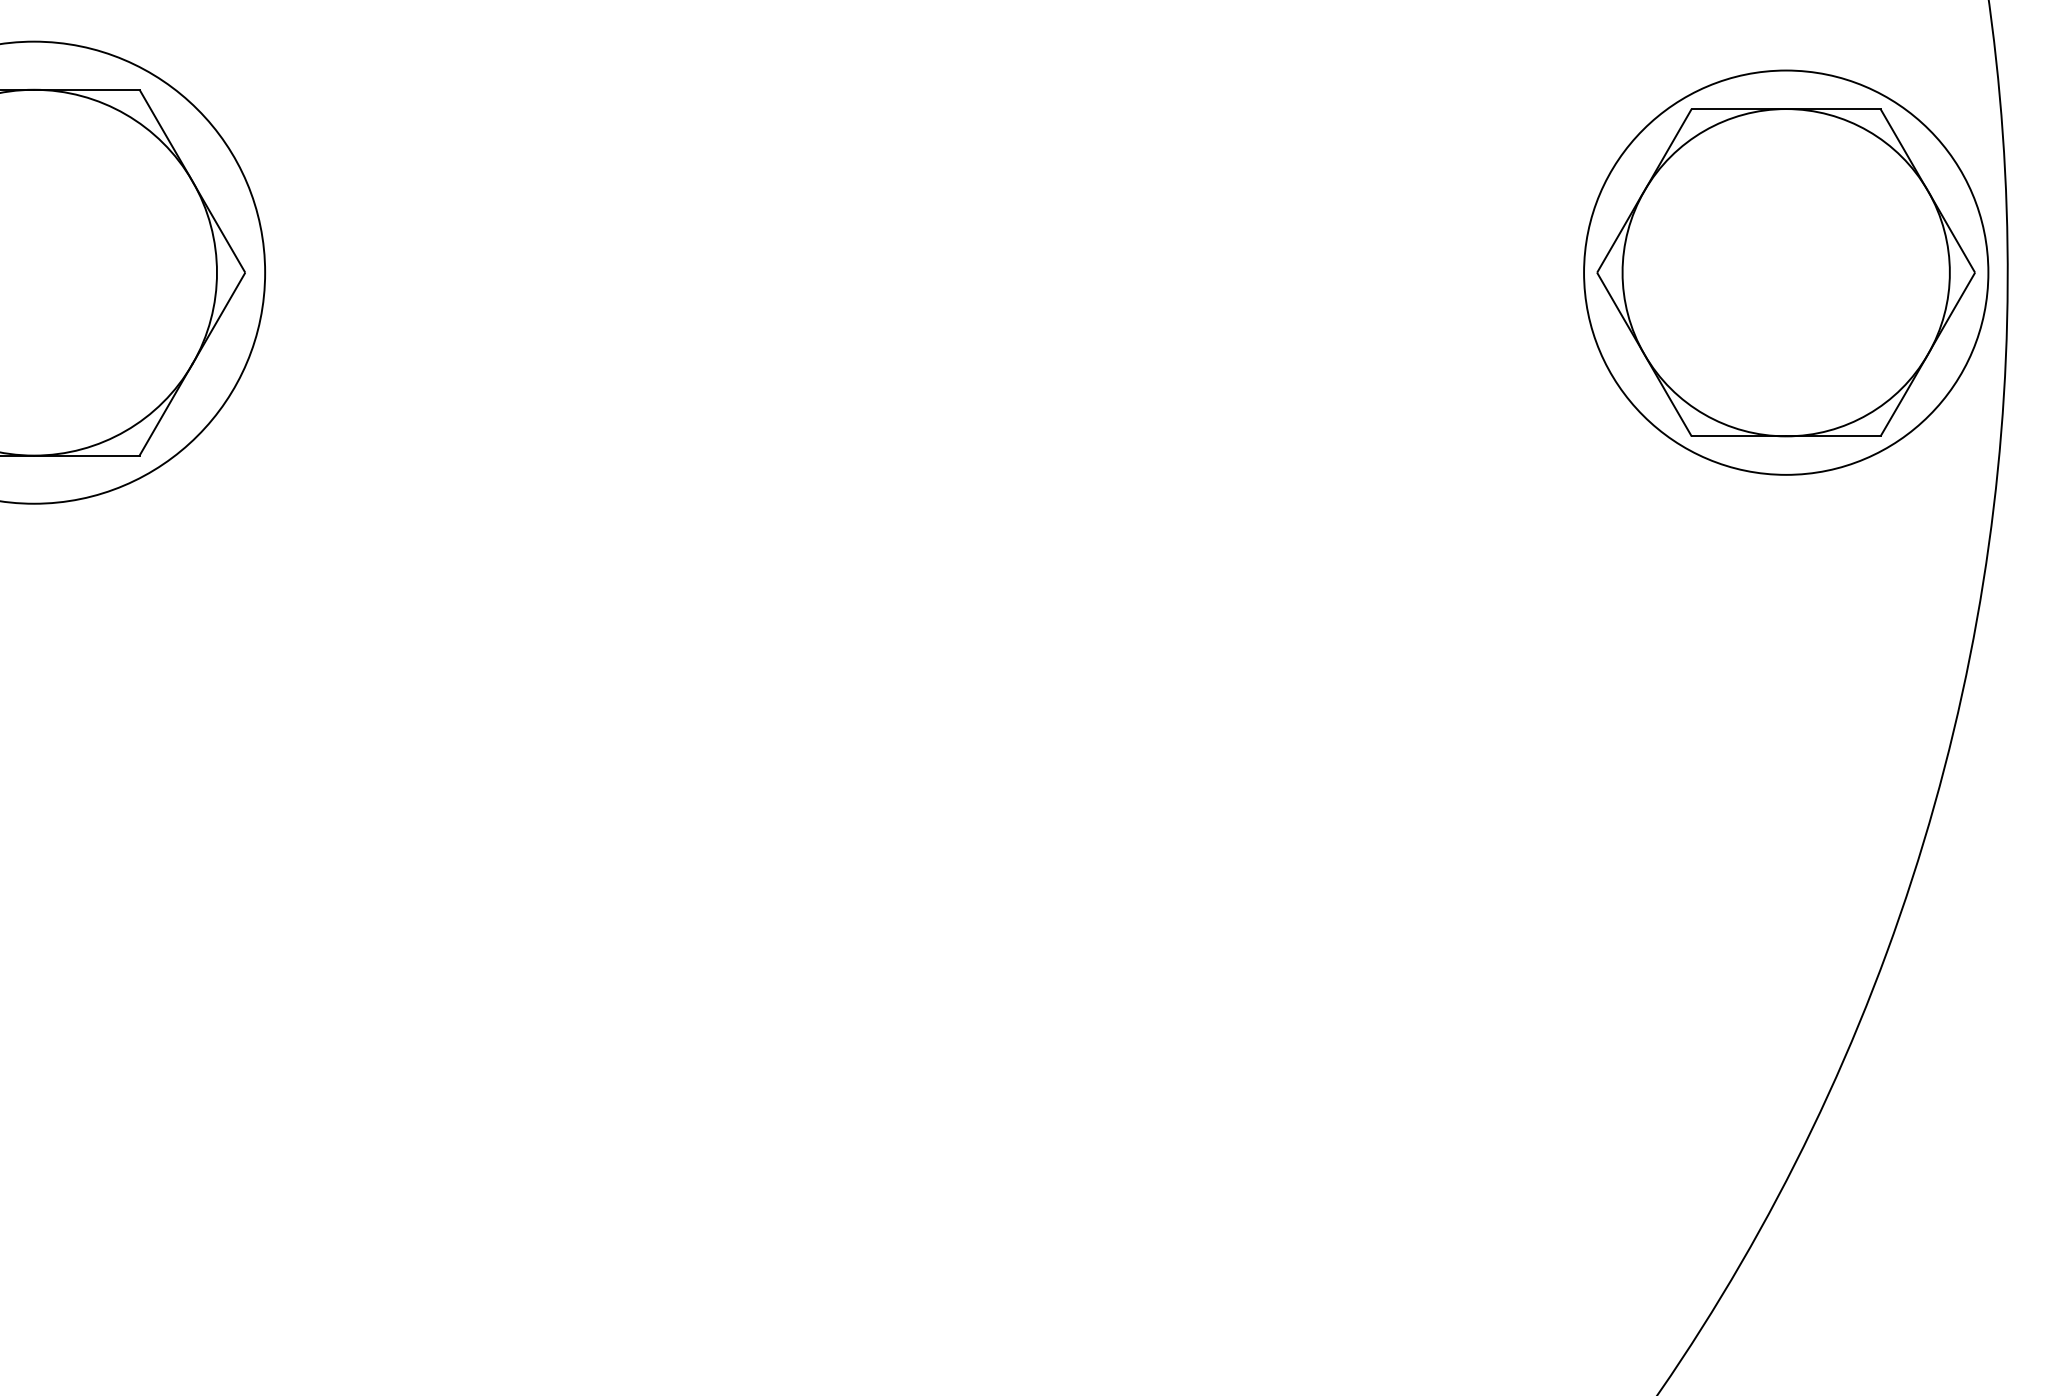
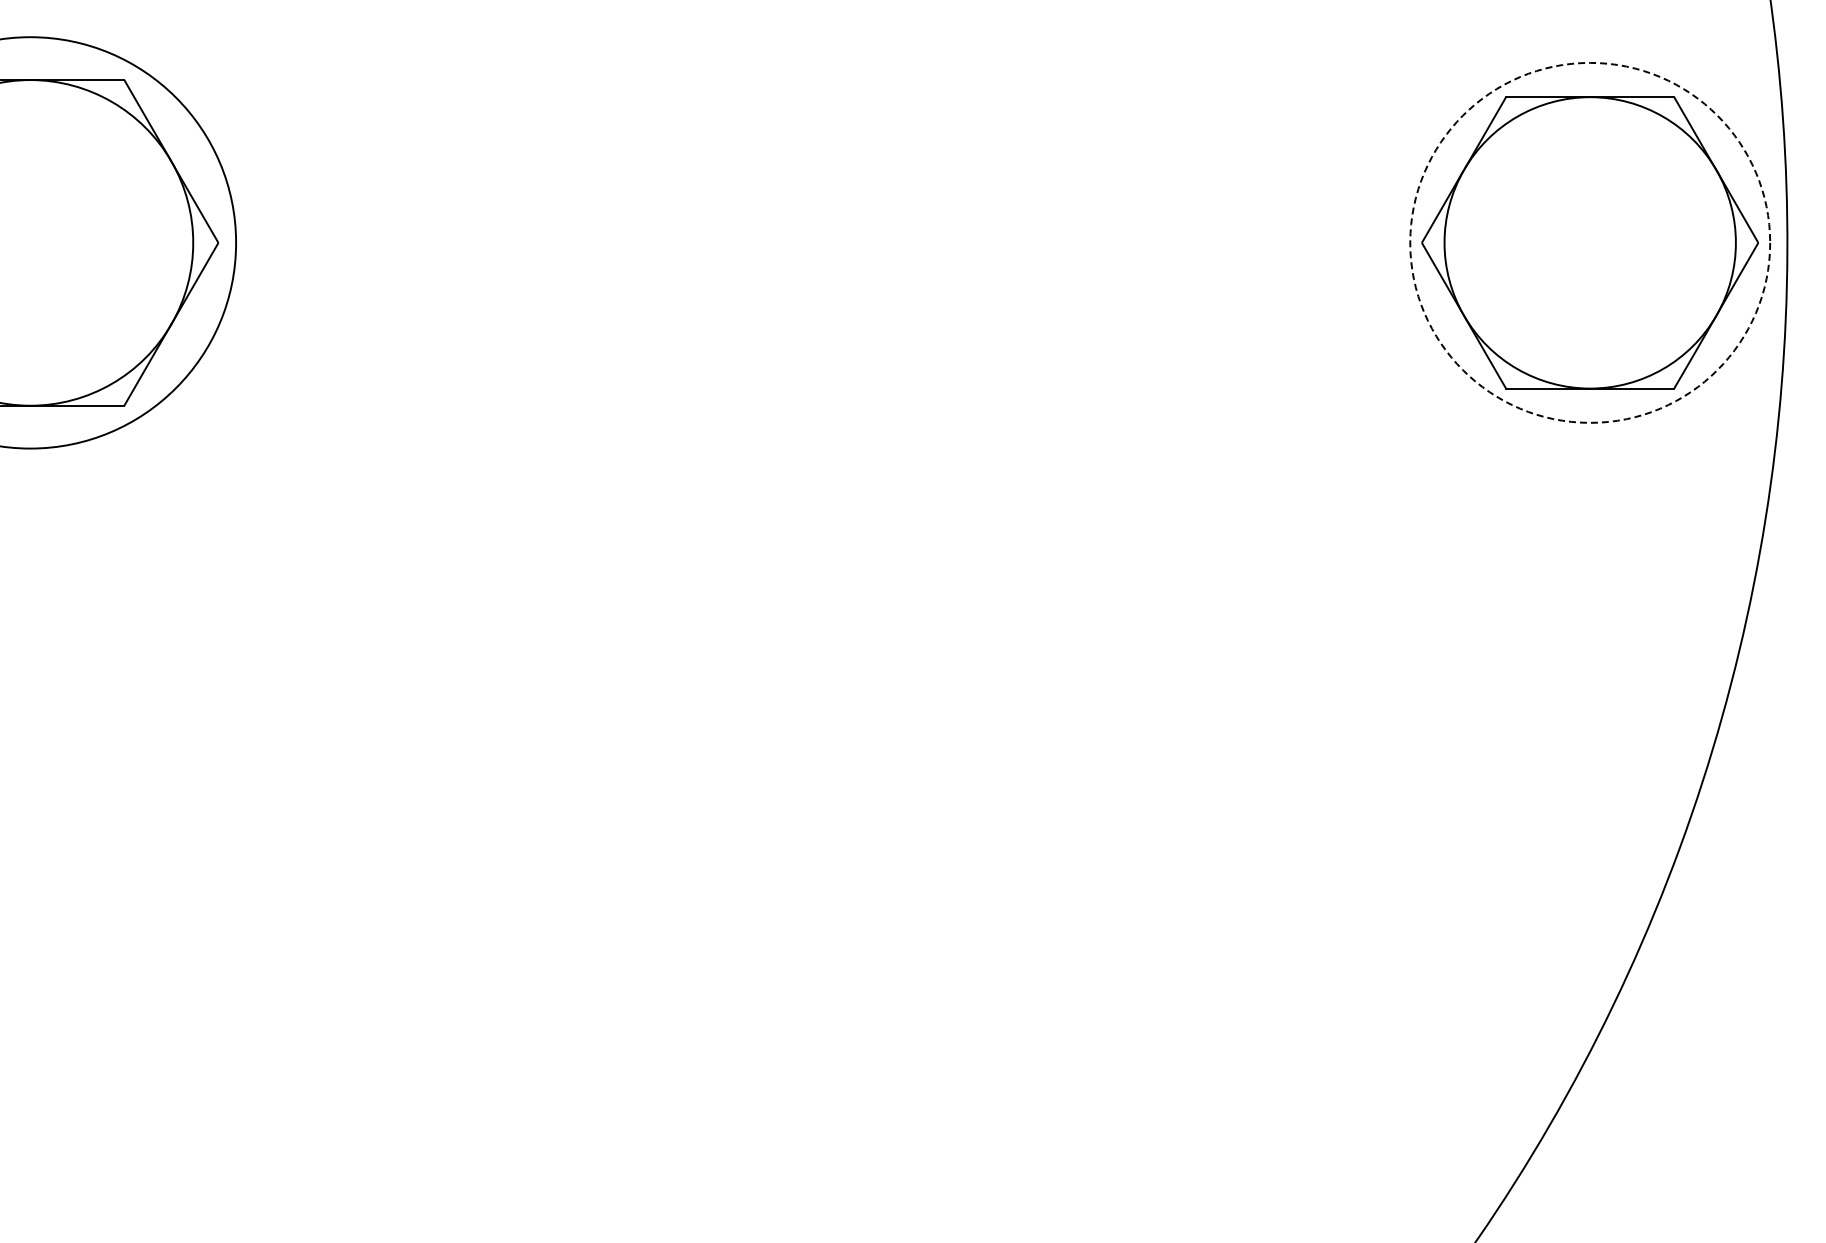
circle: (1786, 272) -> (1590, 242), solid -> dashed

